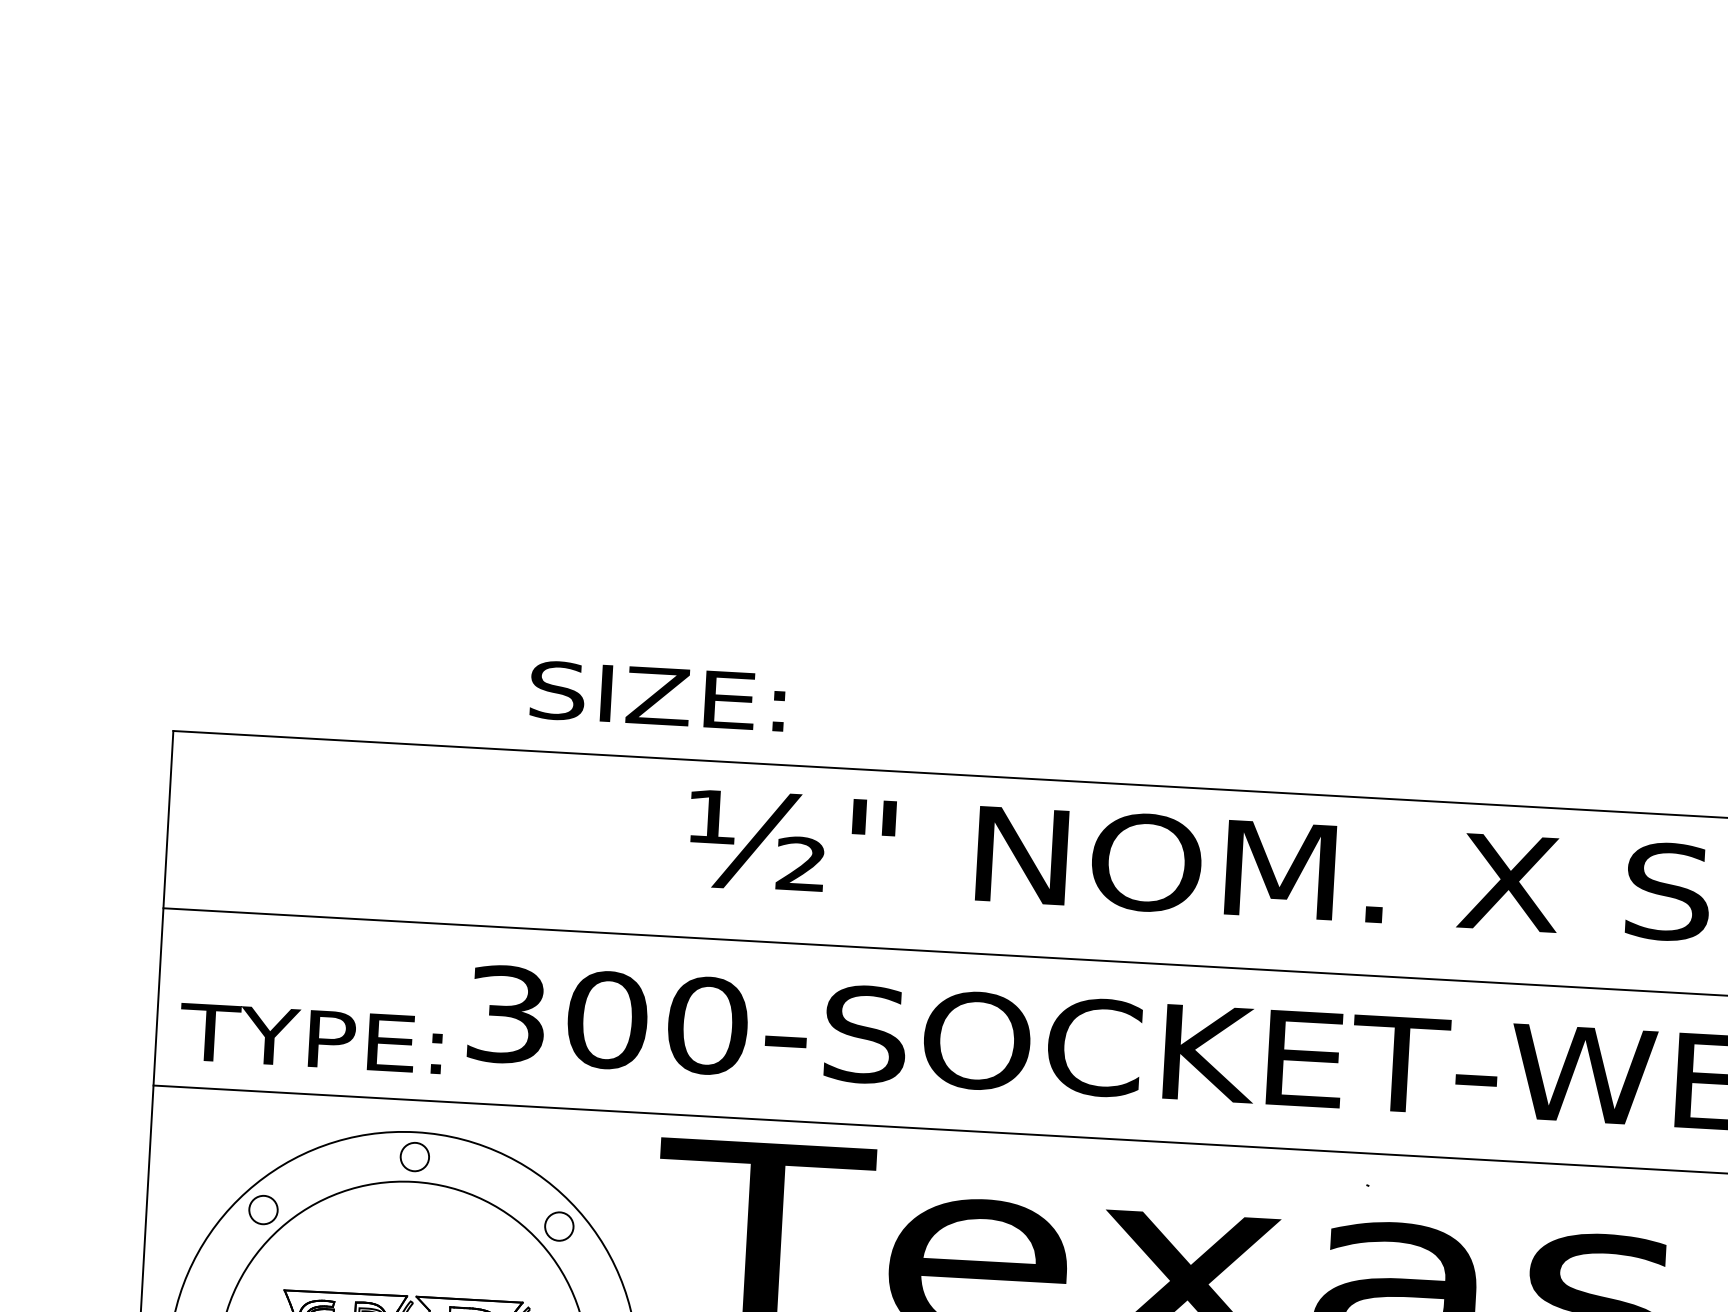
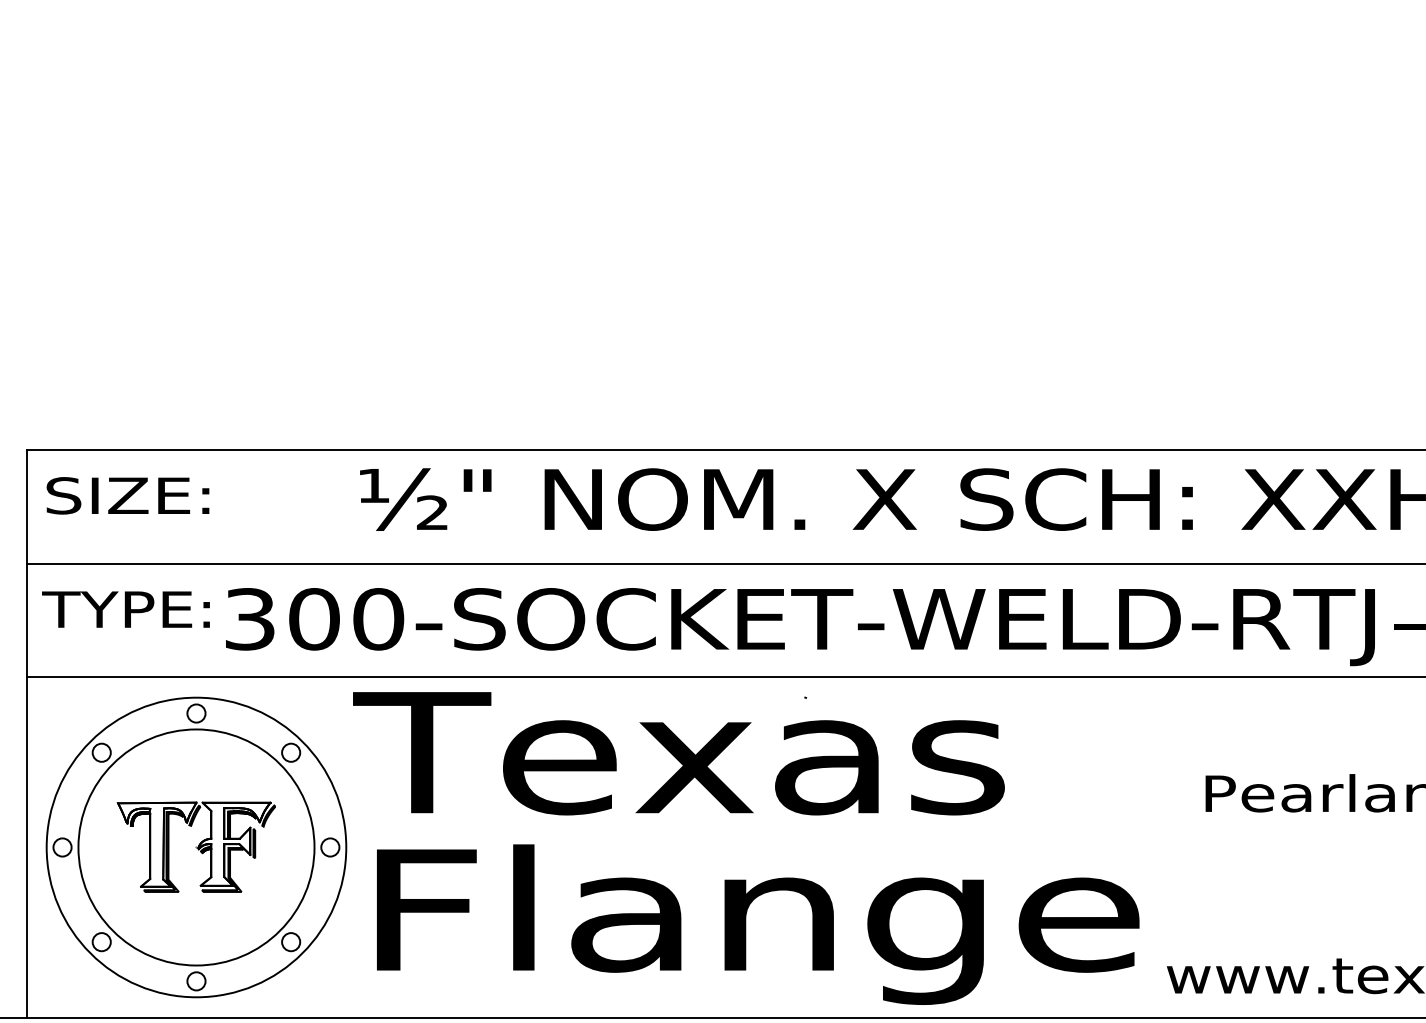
text: (656, 695) -> (127, 495), moved
text: (310, 1038) -> (125, 609), moved

